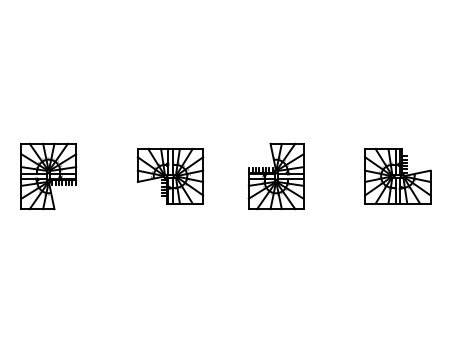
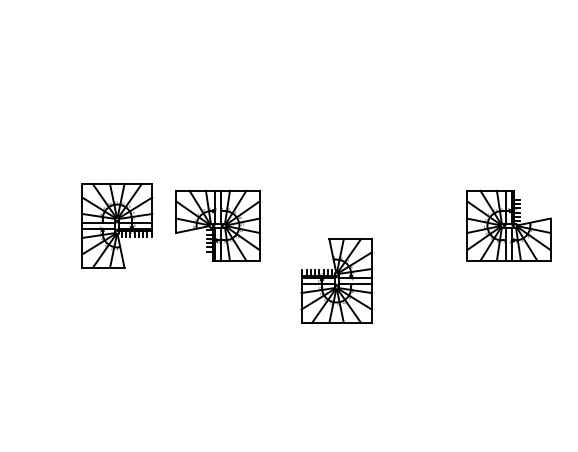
part: (48, 176) -> (116, 226), moved
part: (275, 176) -> (335, 281), moved

